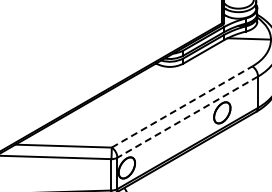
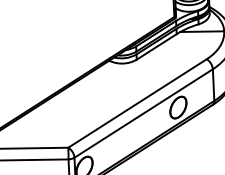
line: (182, 106) -> (137, 102), dashed -> solid
line: (187, 117) -> (143, 113), dashed -> solid

